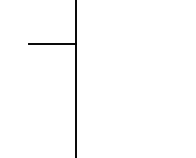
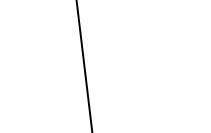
line: (51, 44) -> (55, 47), removed

